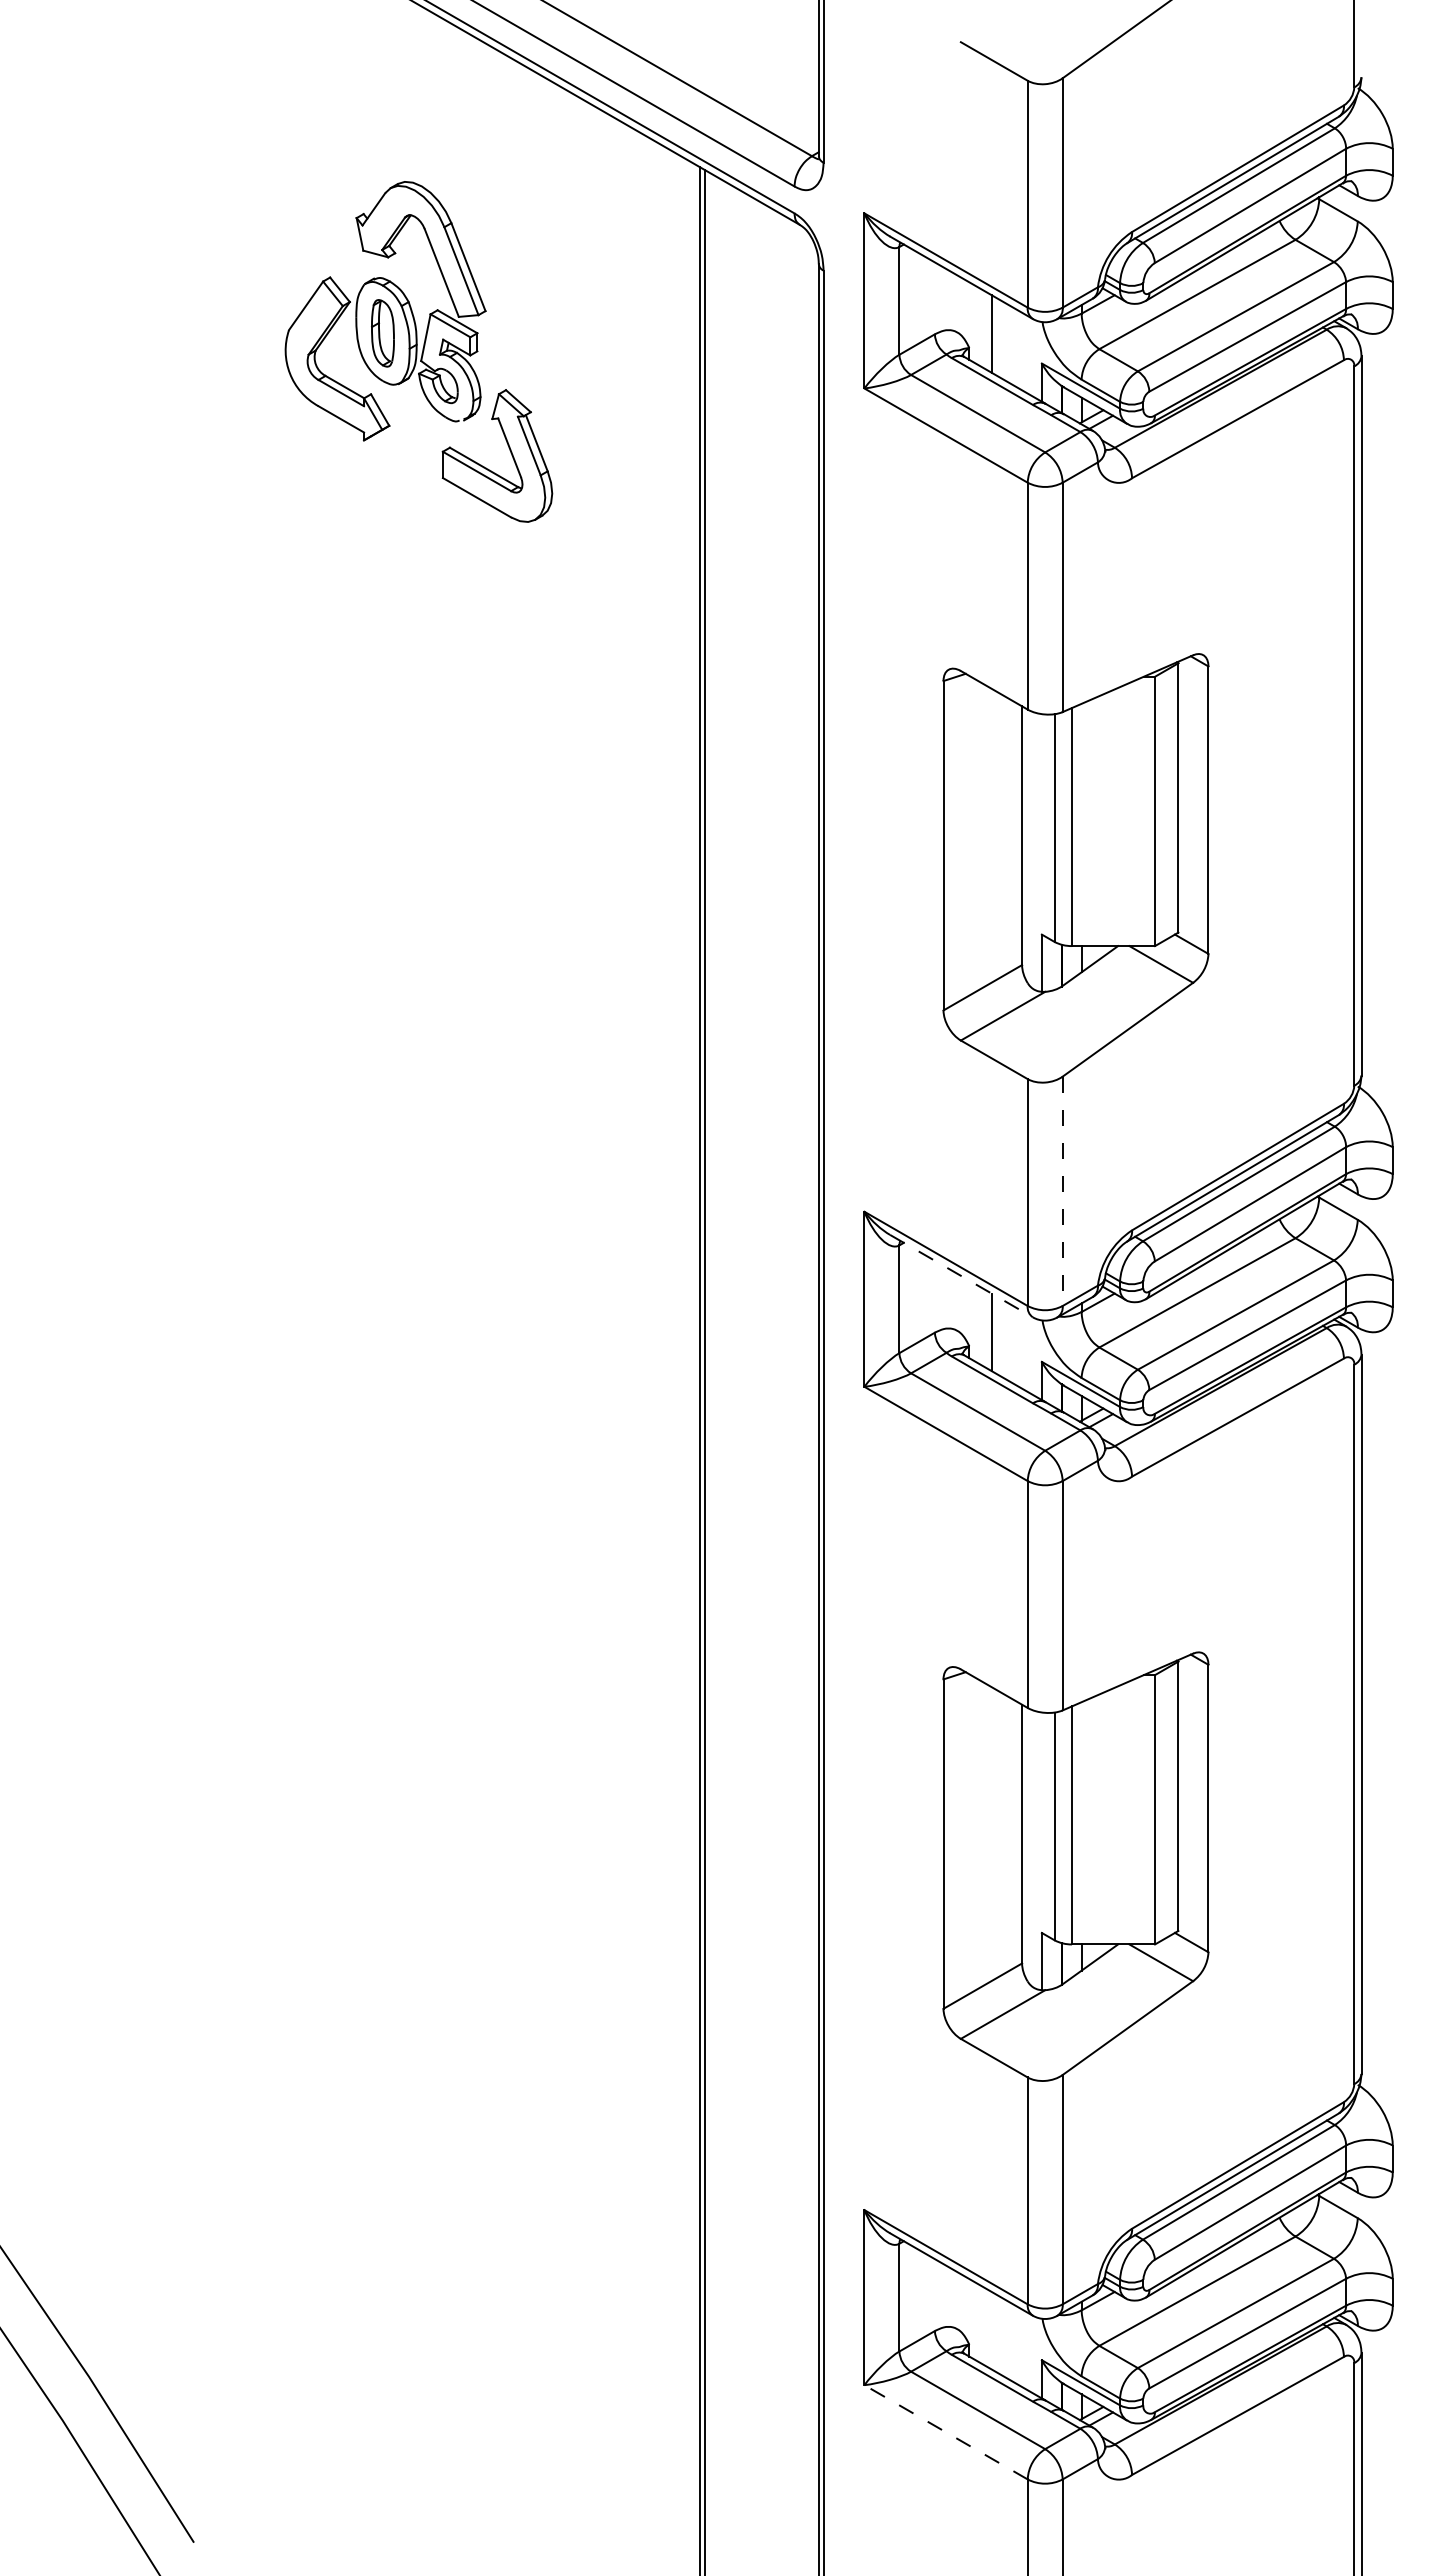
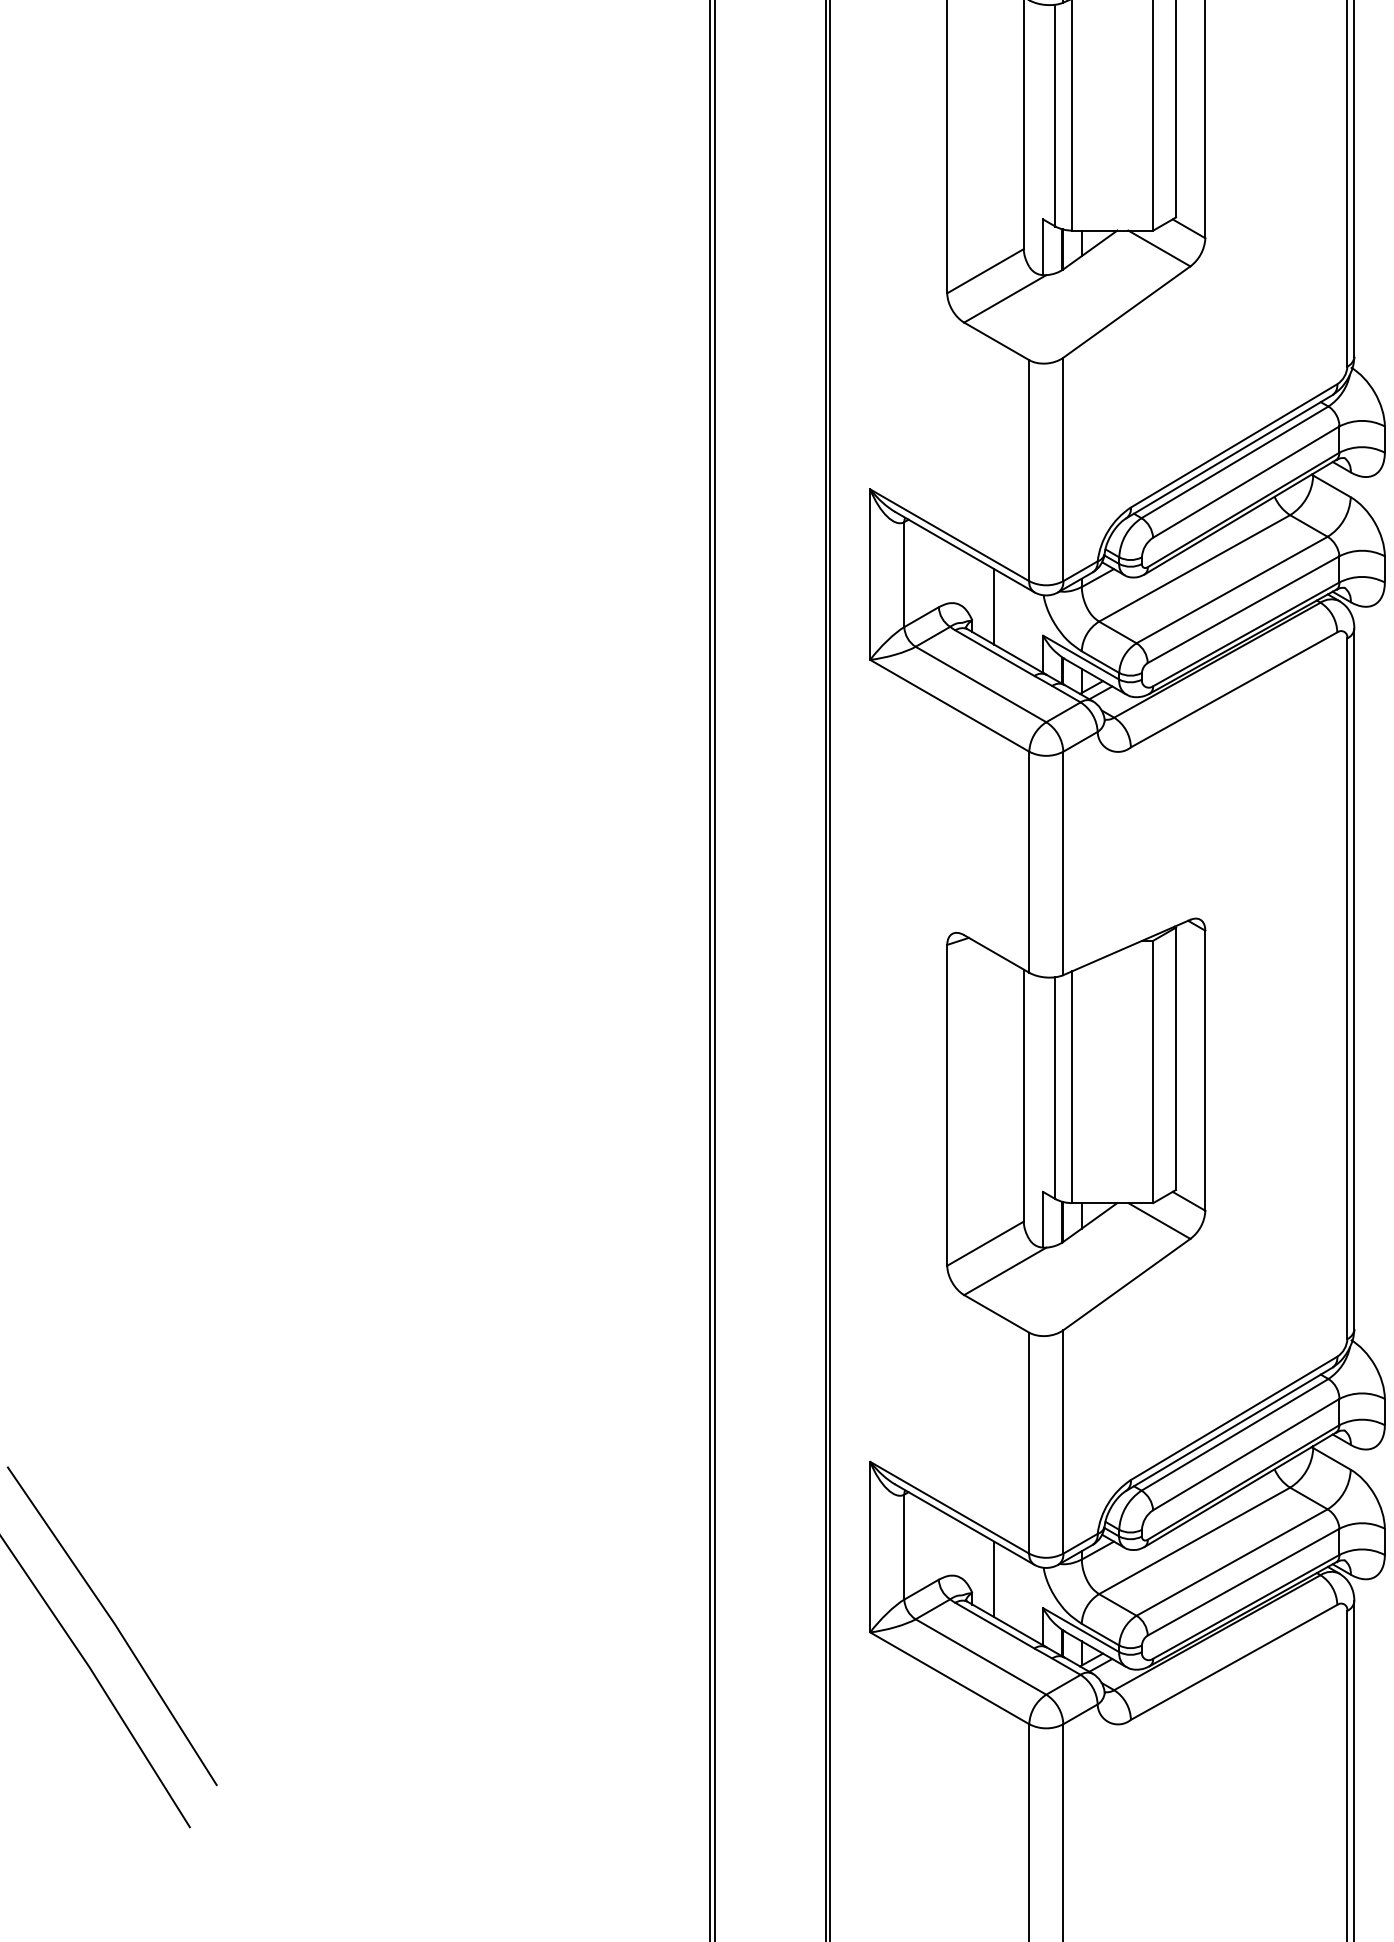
line: (1062, 1191) -> (1063, 469), dashed -> solid
line: (961, 1276) -> (964, 552), dashed -> solid
line: (991, 2330) -> (994, 1579), added
line: (945, 2432) -> (949, 1678), dashed -> solid

